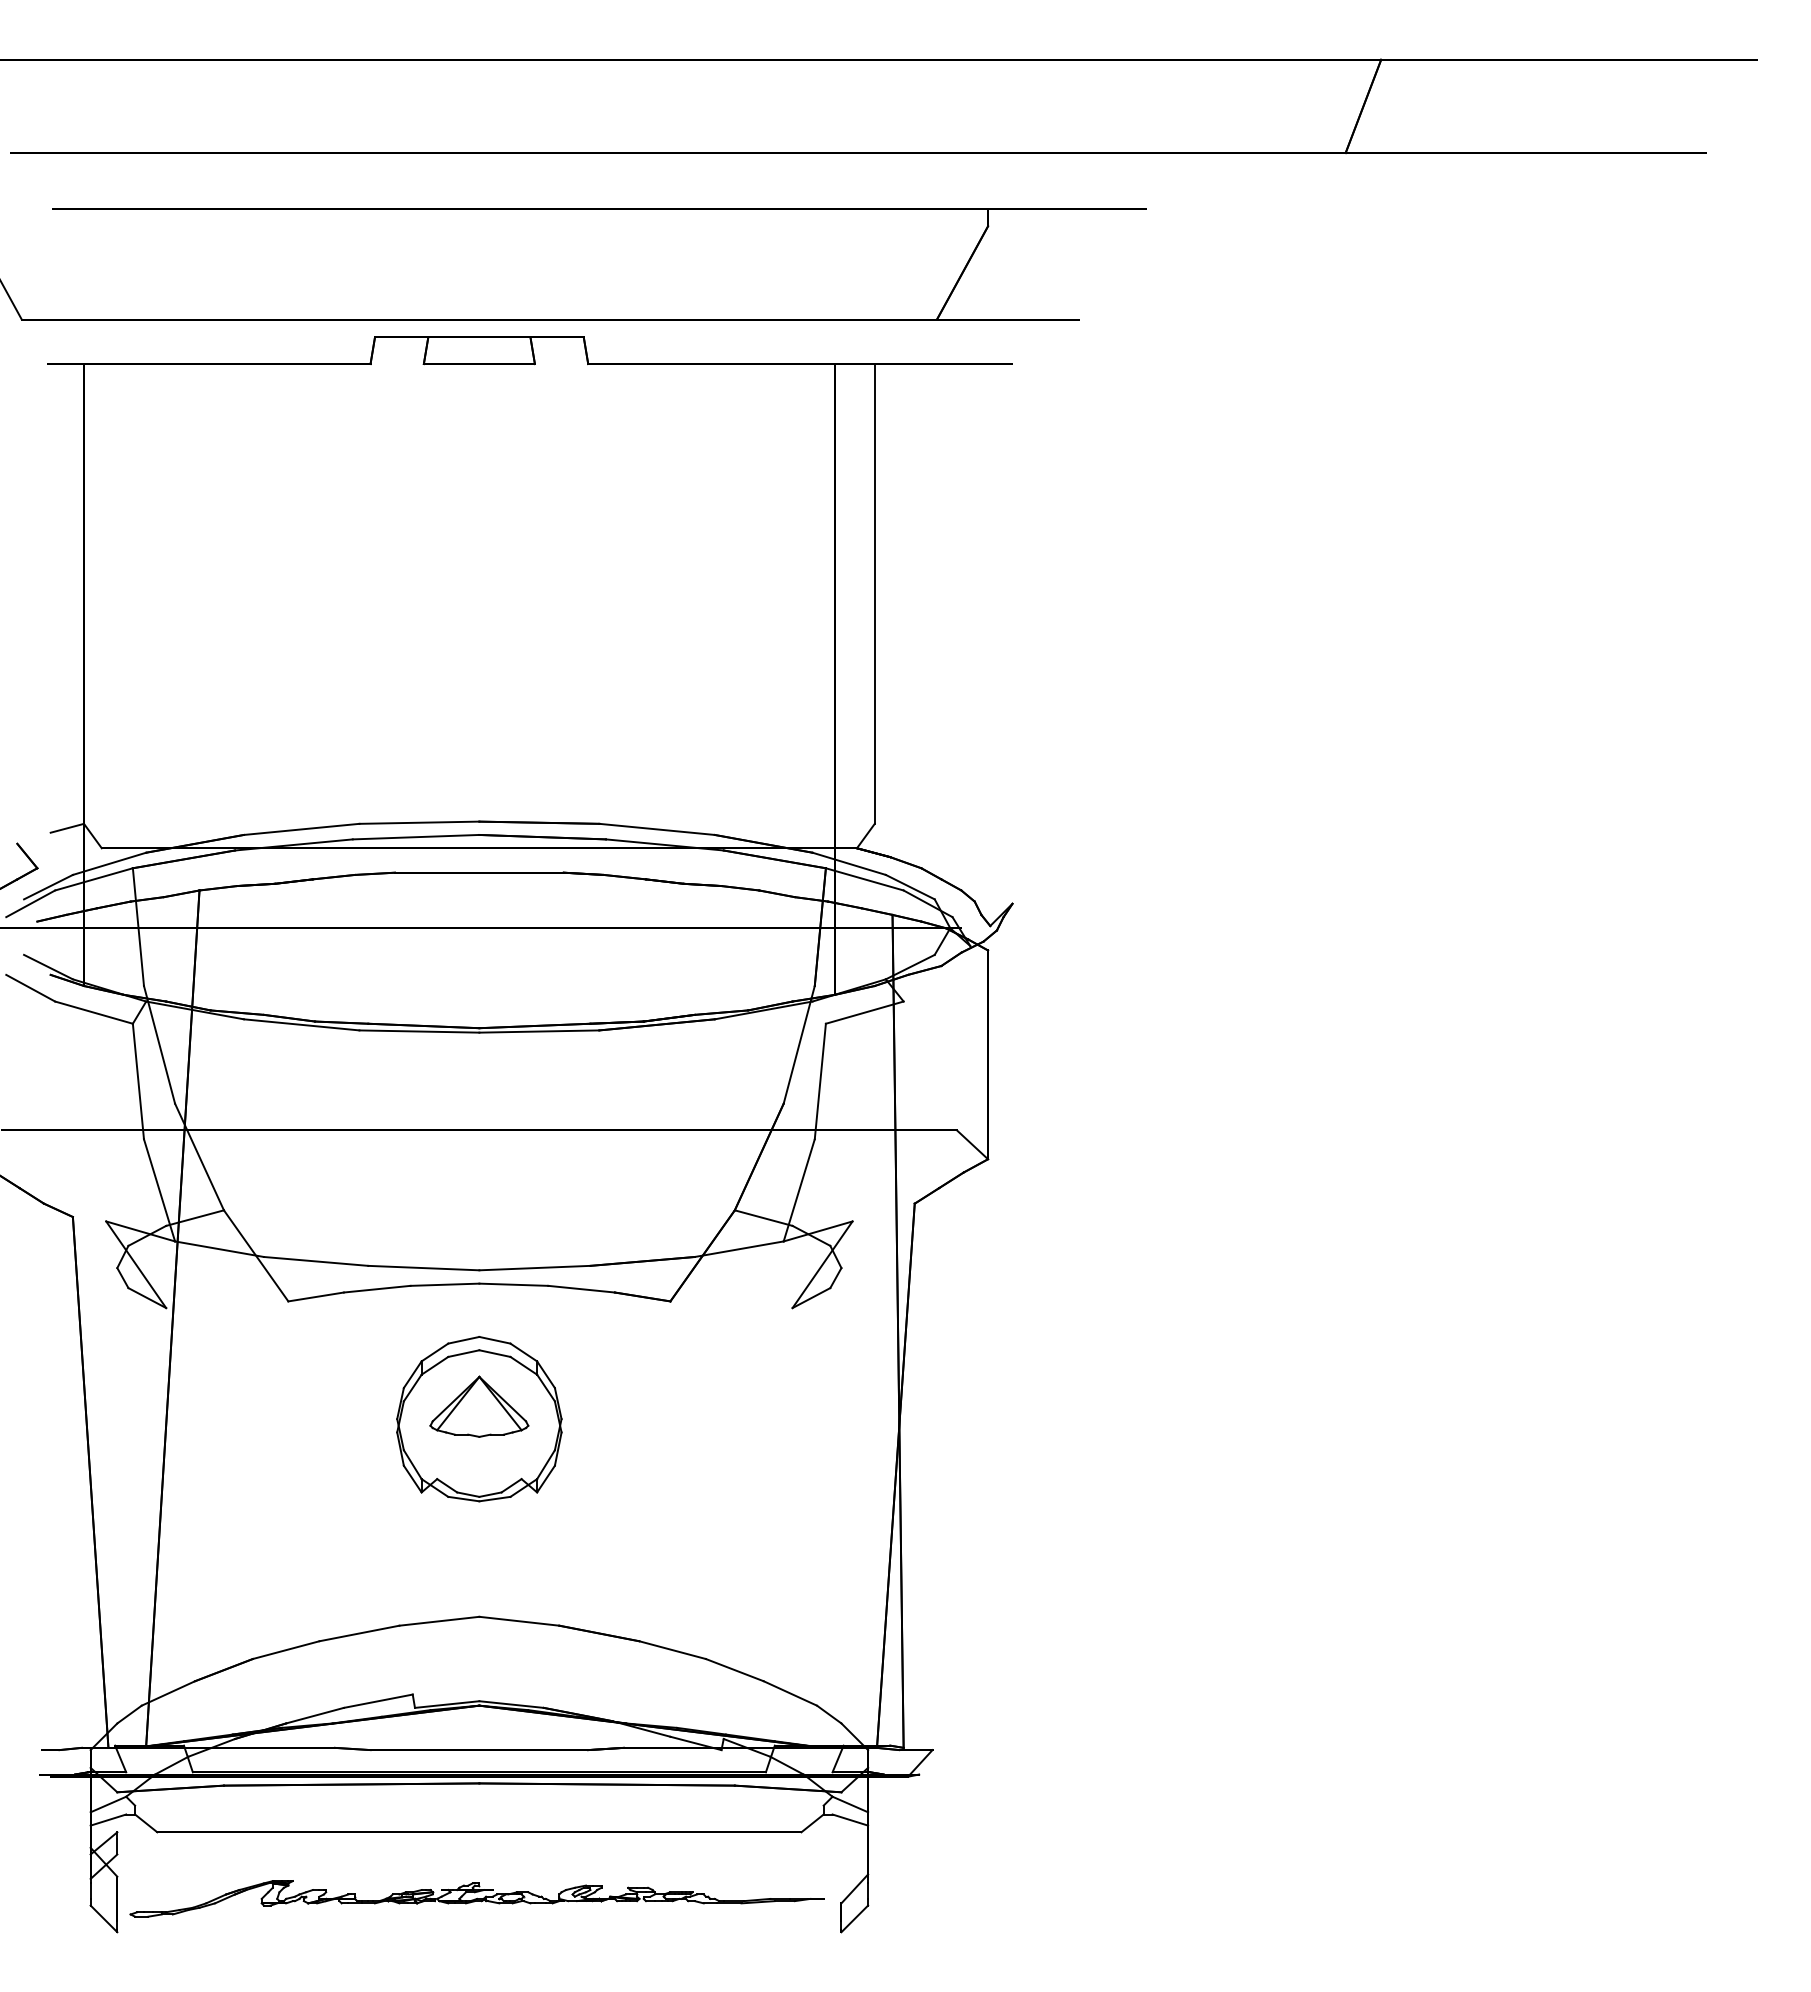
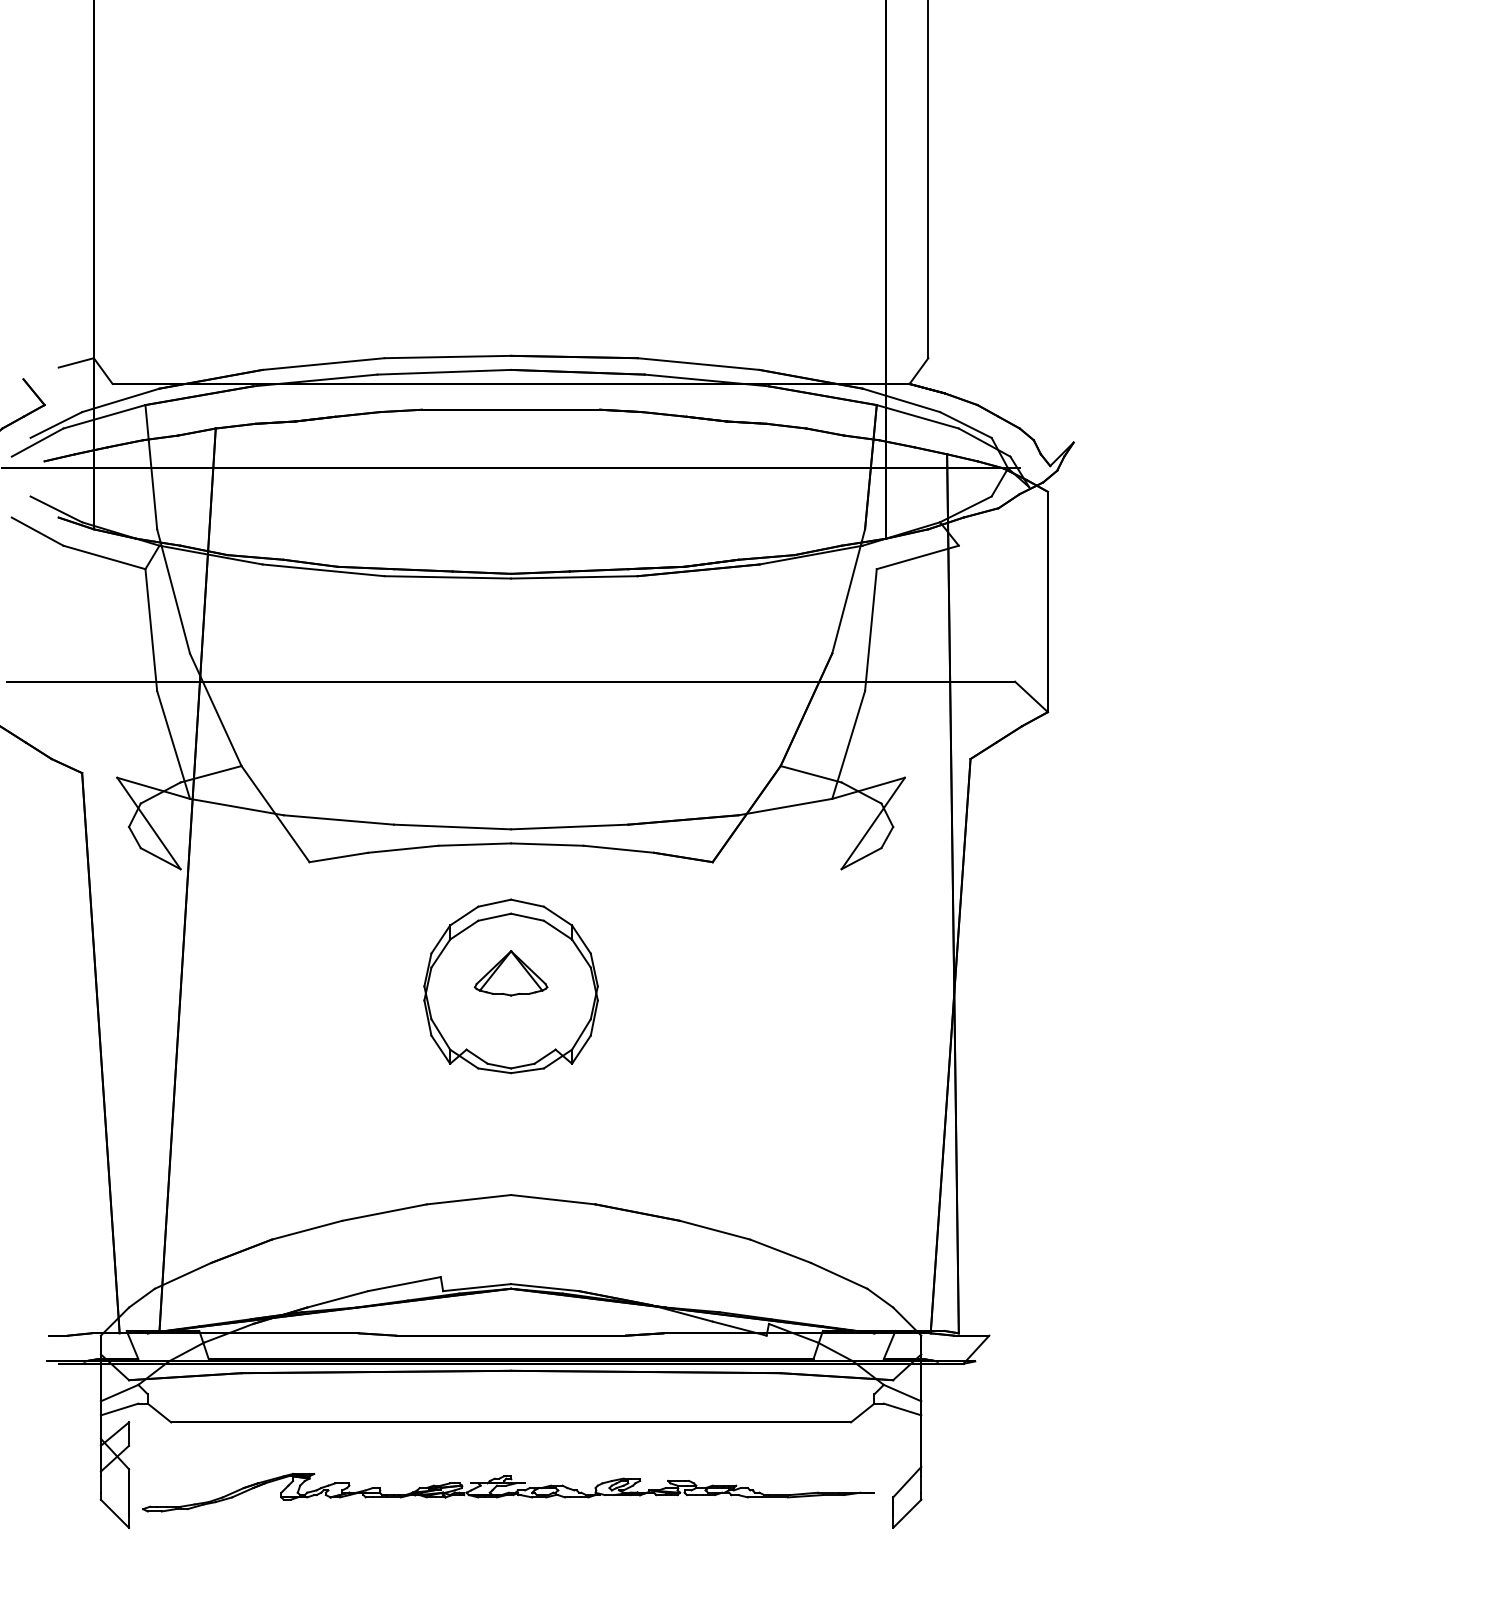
part: (479, 1406) -> (511, 973), size x0.7

